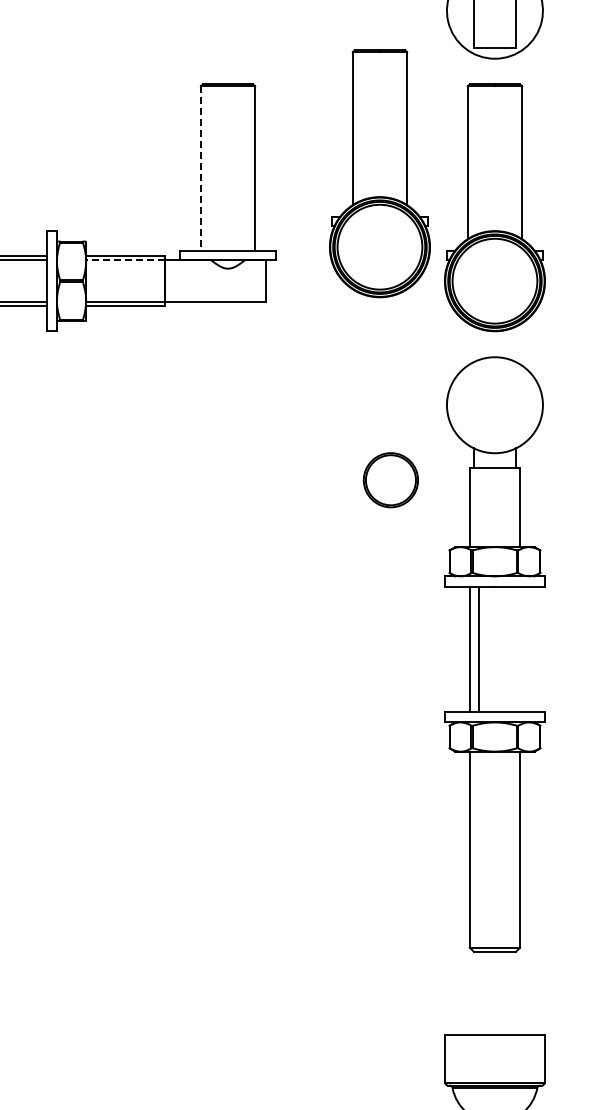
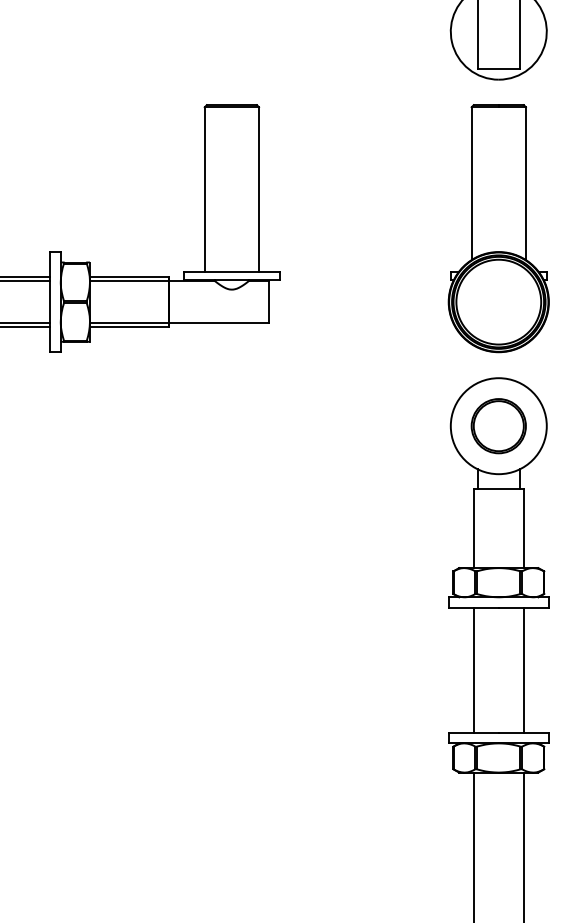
line: (200, 169) -> (204, 190), dashed -> solid
part: (379, 173) -> (383, 194), removed
line: (125, 260) -> (129, 281), dashed -> solid
part: (390, 480) -> (498, 426), moved
line: (479, 649) -> (524, 670), moved

